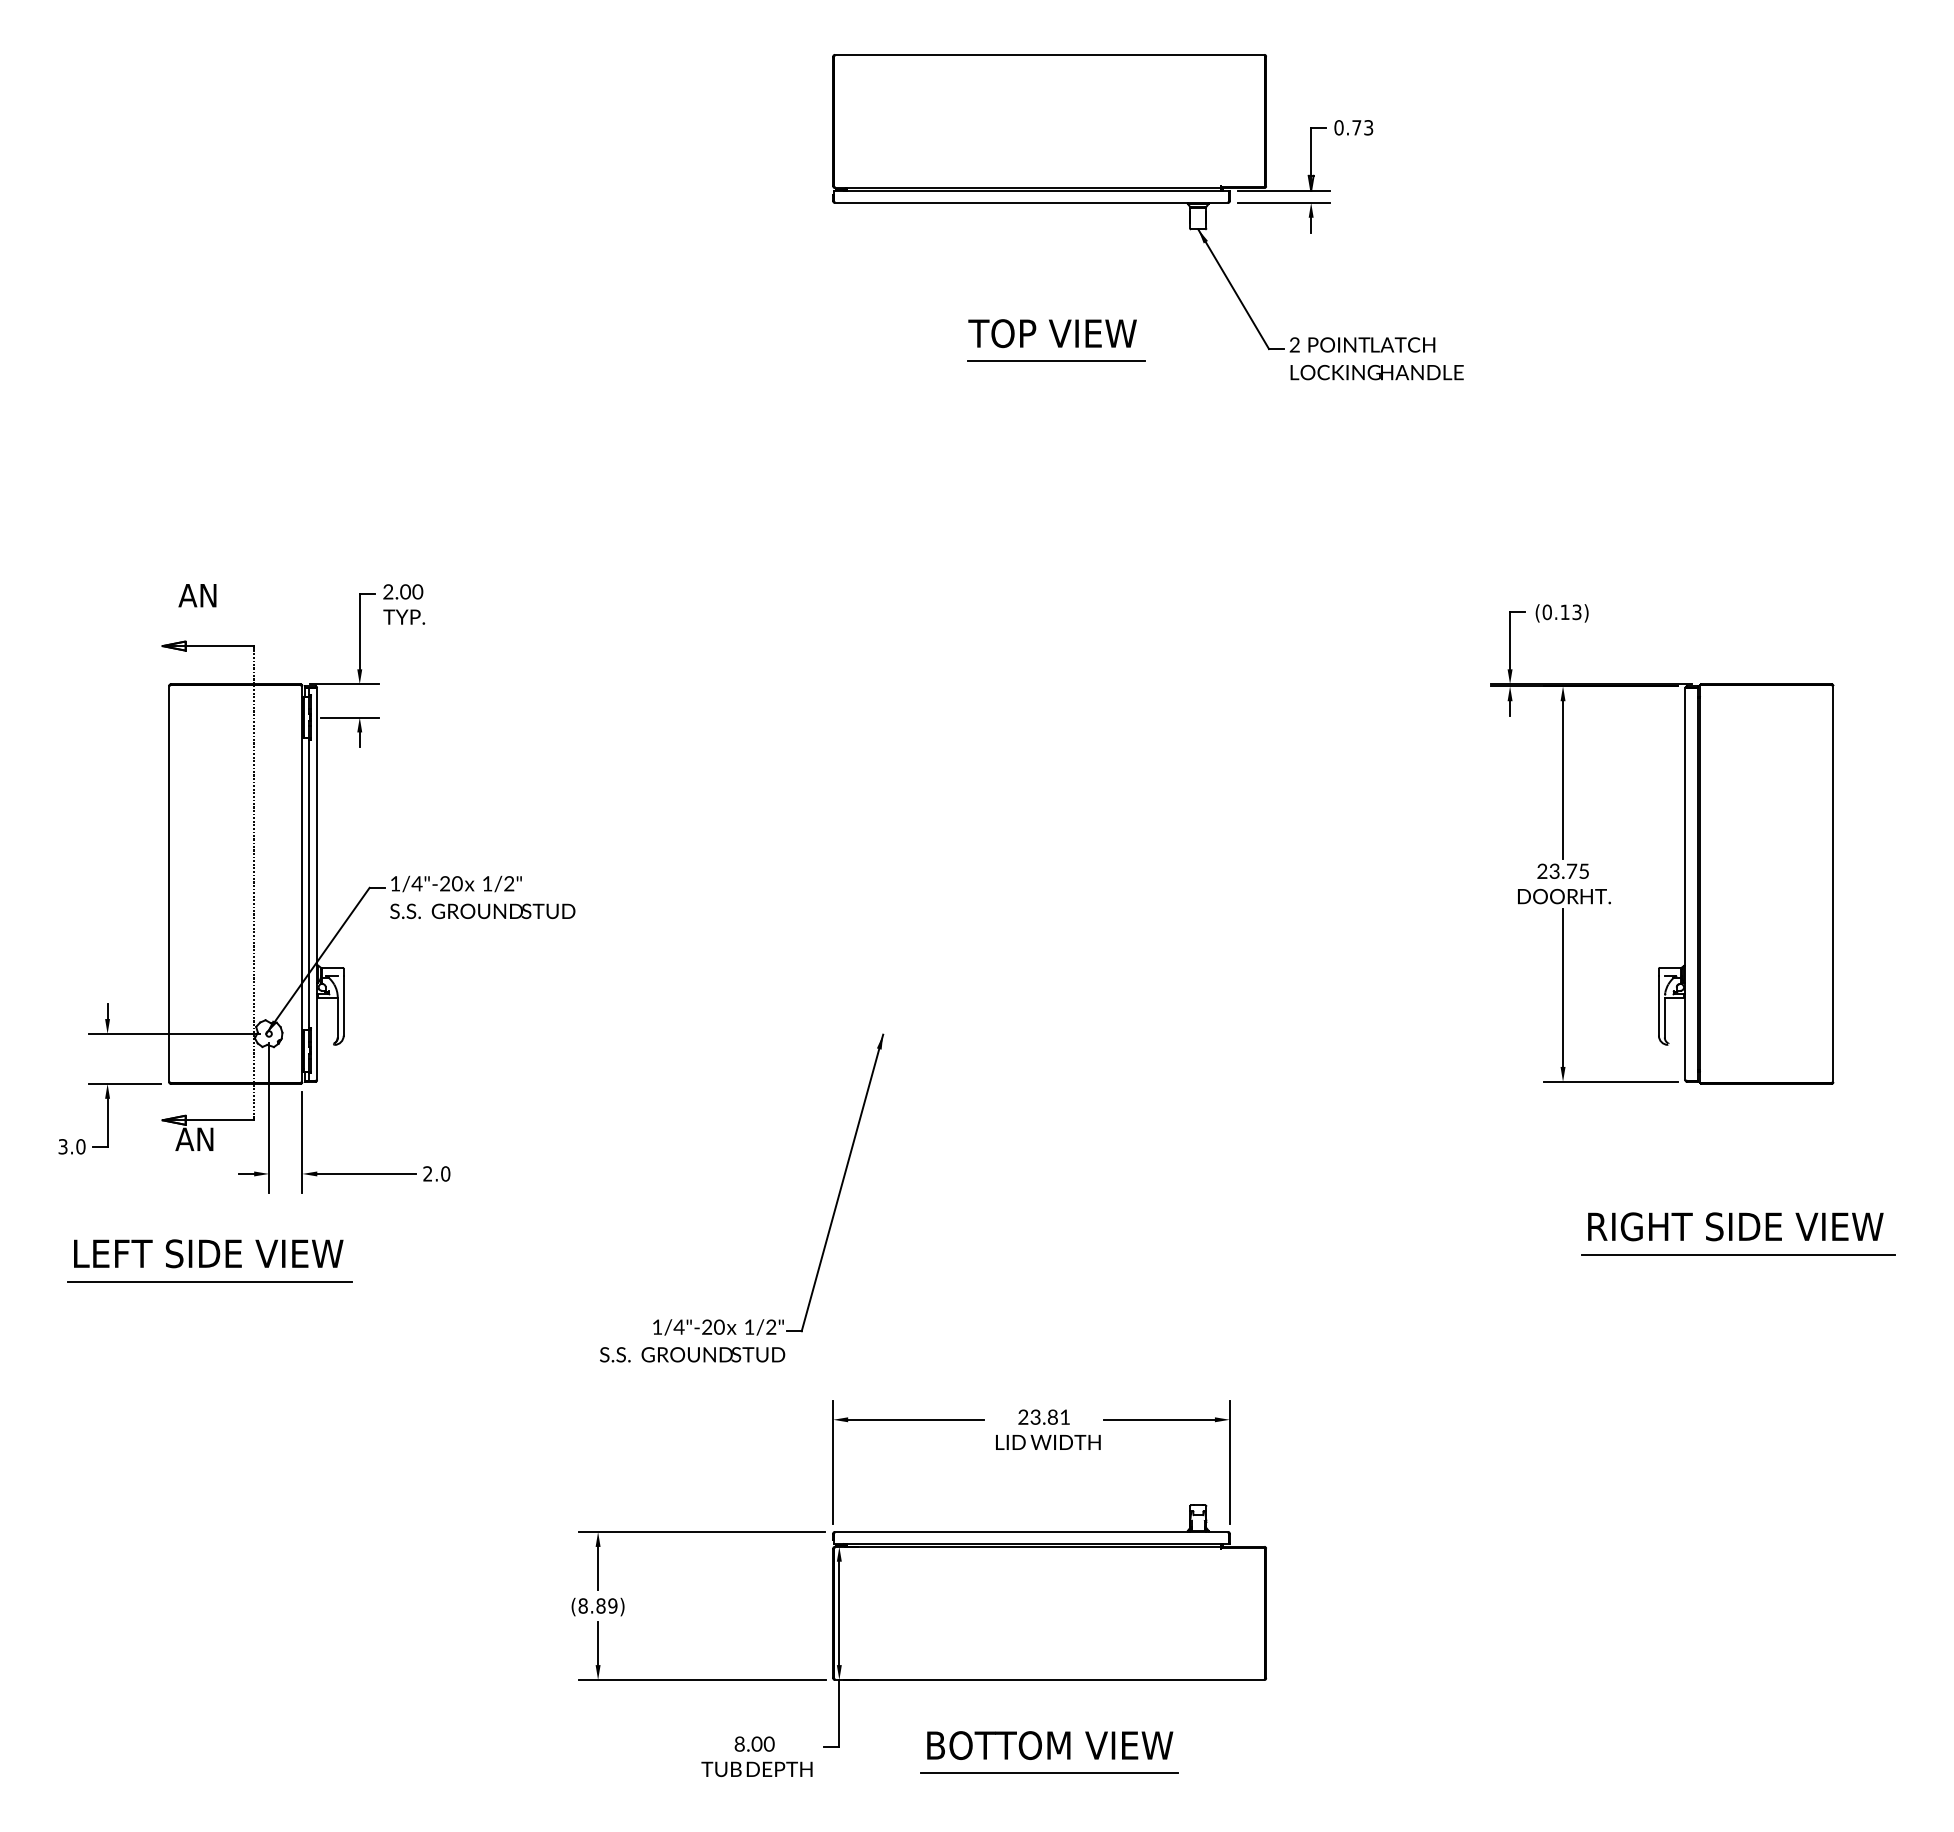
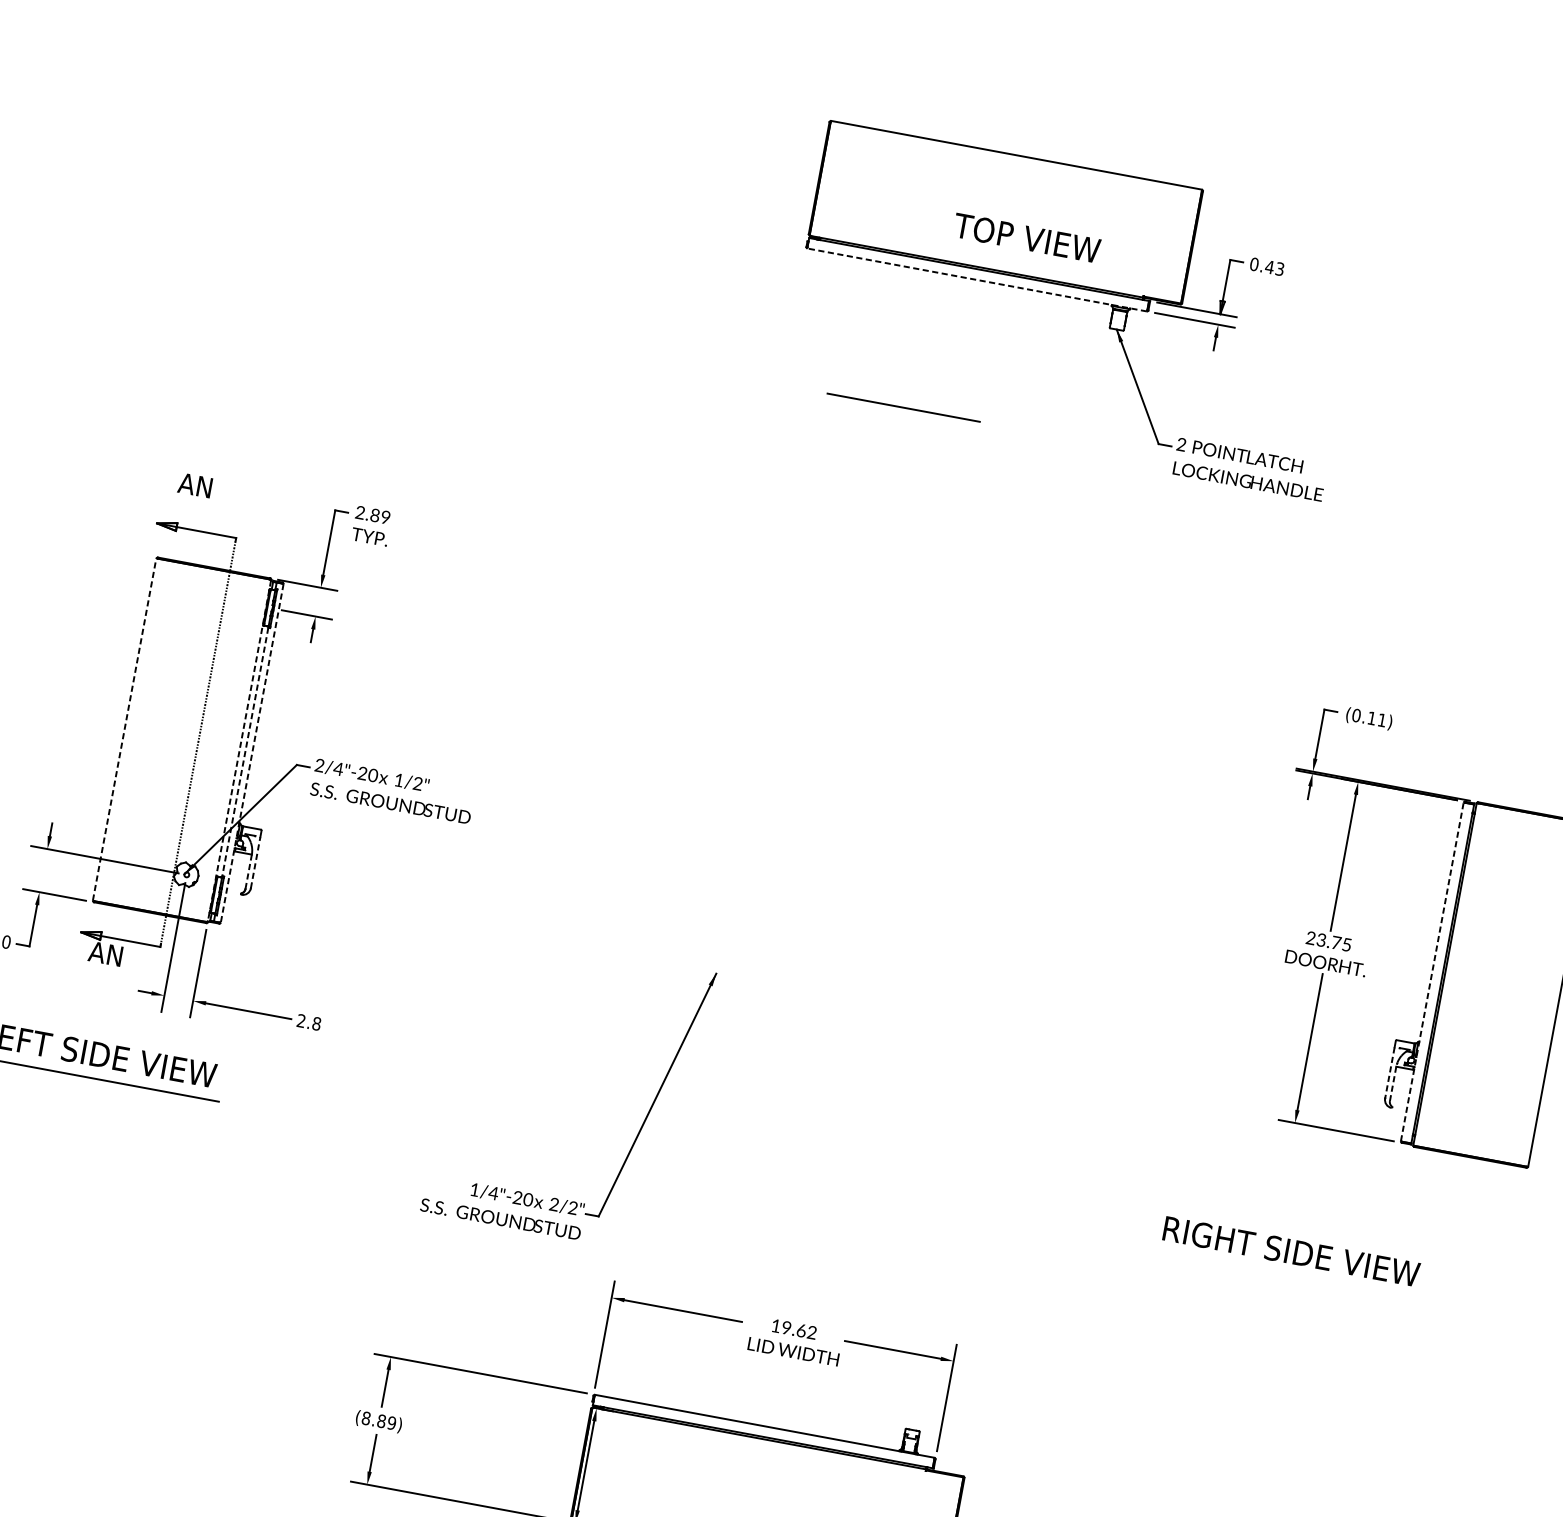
text: (1356, 127) -> (1269, 266), 0.73 -> 0.43
line: (1031, 202) -> (977, 279), solid -> dashed
text: (1052, 333) -> (1026, 238), moved
line: (1056, 360) -> (903, 407), moved
text: (411, 592) -> (380, 516), 2.00 -> 2.89
text: (1576, 612) -> (1381, 720), (0.13) -> (0.11)
line: (169, 883) -> (124, 729), solid -> dashed
text: (395, 883) -> (319, 765), 1/4"-20 -> 2/4"-20
line: (1685, 883) -> (1432, 971), solid -> dashed
line: (302, 884) -> (239, 751), solid -> dashed
line: (309, 884) -> (245, 752), solid -> dashed
line: (317, 884) -> (252, 753), solid -> dashed
line: (343, 1006) -> (255, 863), solid -> dashed
line: (1658, 1006) -> (1389, 1073), solid -> dashed
line: (337, 1017) -> (248, 871), solid -> dashed
line: (1664, 1017) -> (1392, 1083), solid -> dashed
text: (445, 1173) -> (316, 1023), 2.0 -> 2.8
text: (1735, 1226) -> (1291, 1251), moved
line: (1738, 1254) -> (1418, 1299), removed
text: (749, 1326) -> (554, 1203), 1/2" -> 2/2"
text: (1044, 1416) -> (794, 1328), 23.81 -> 19.62

